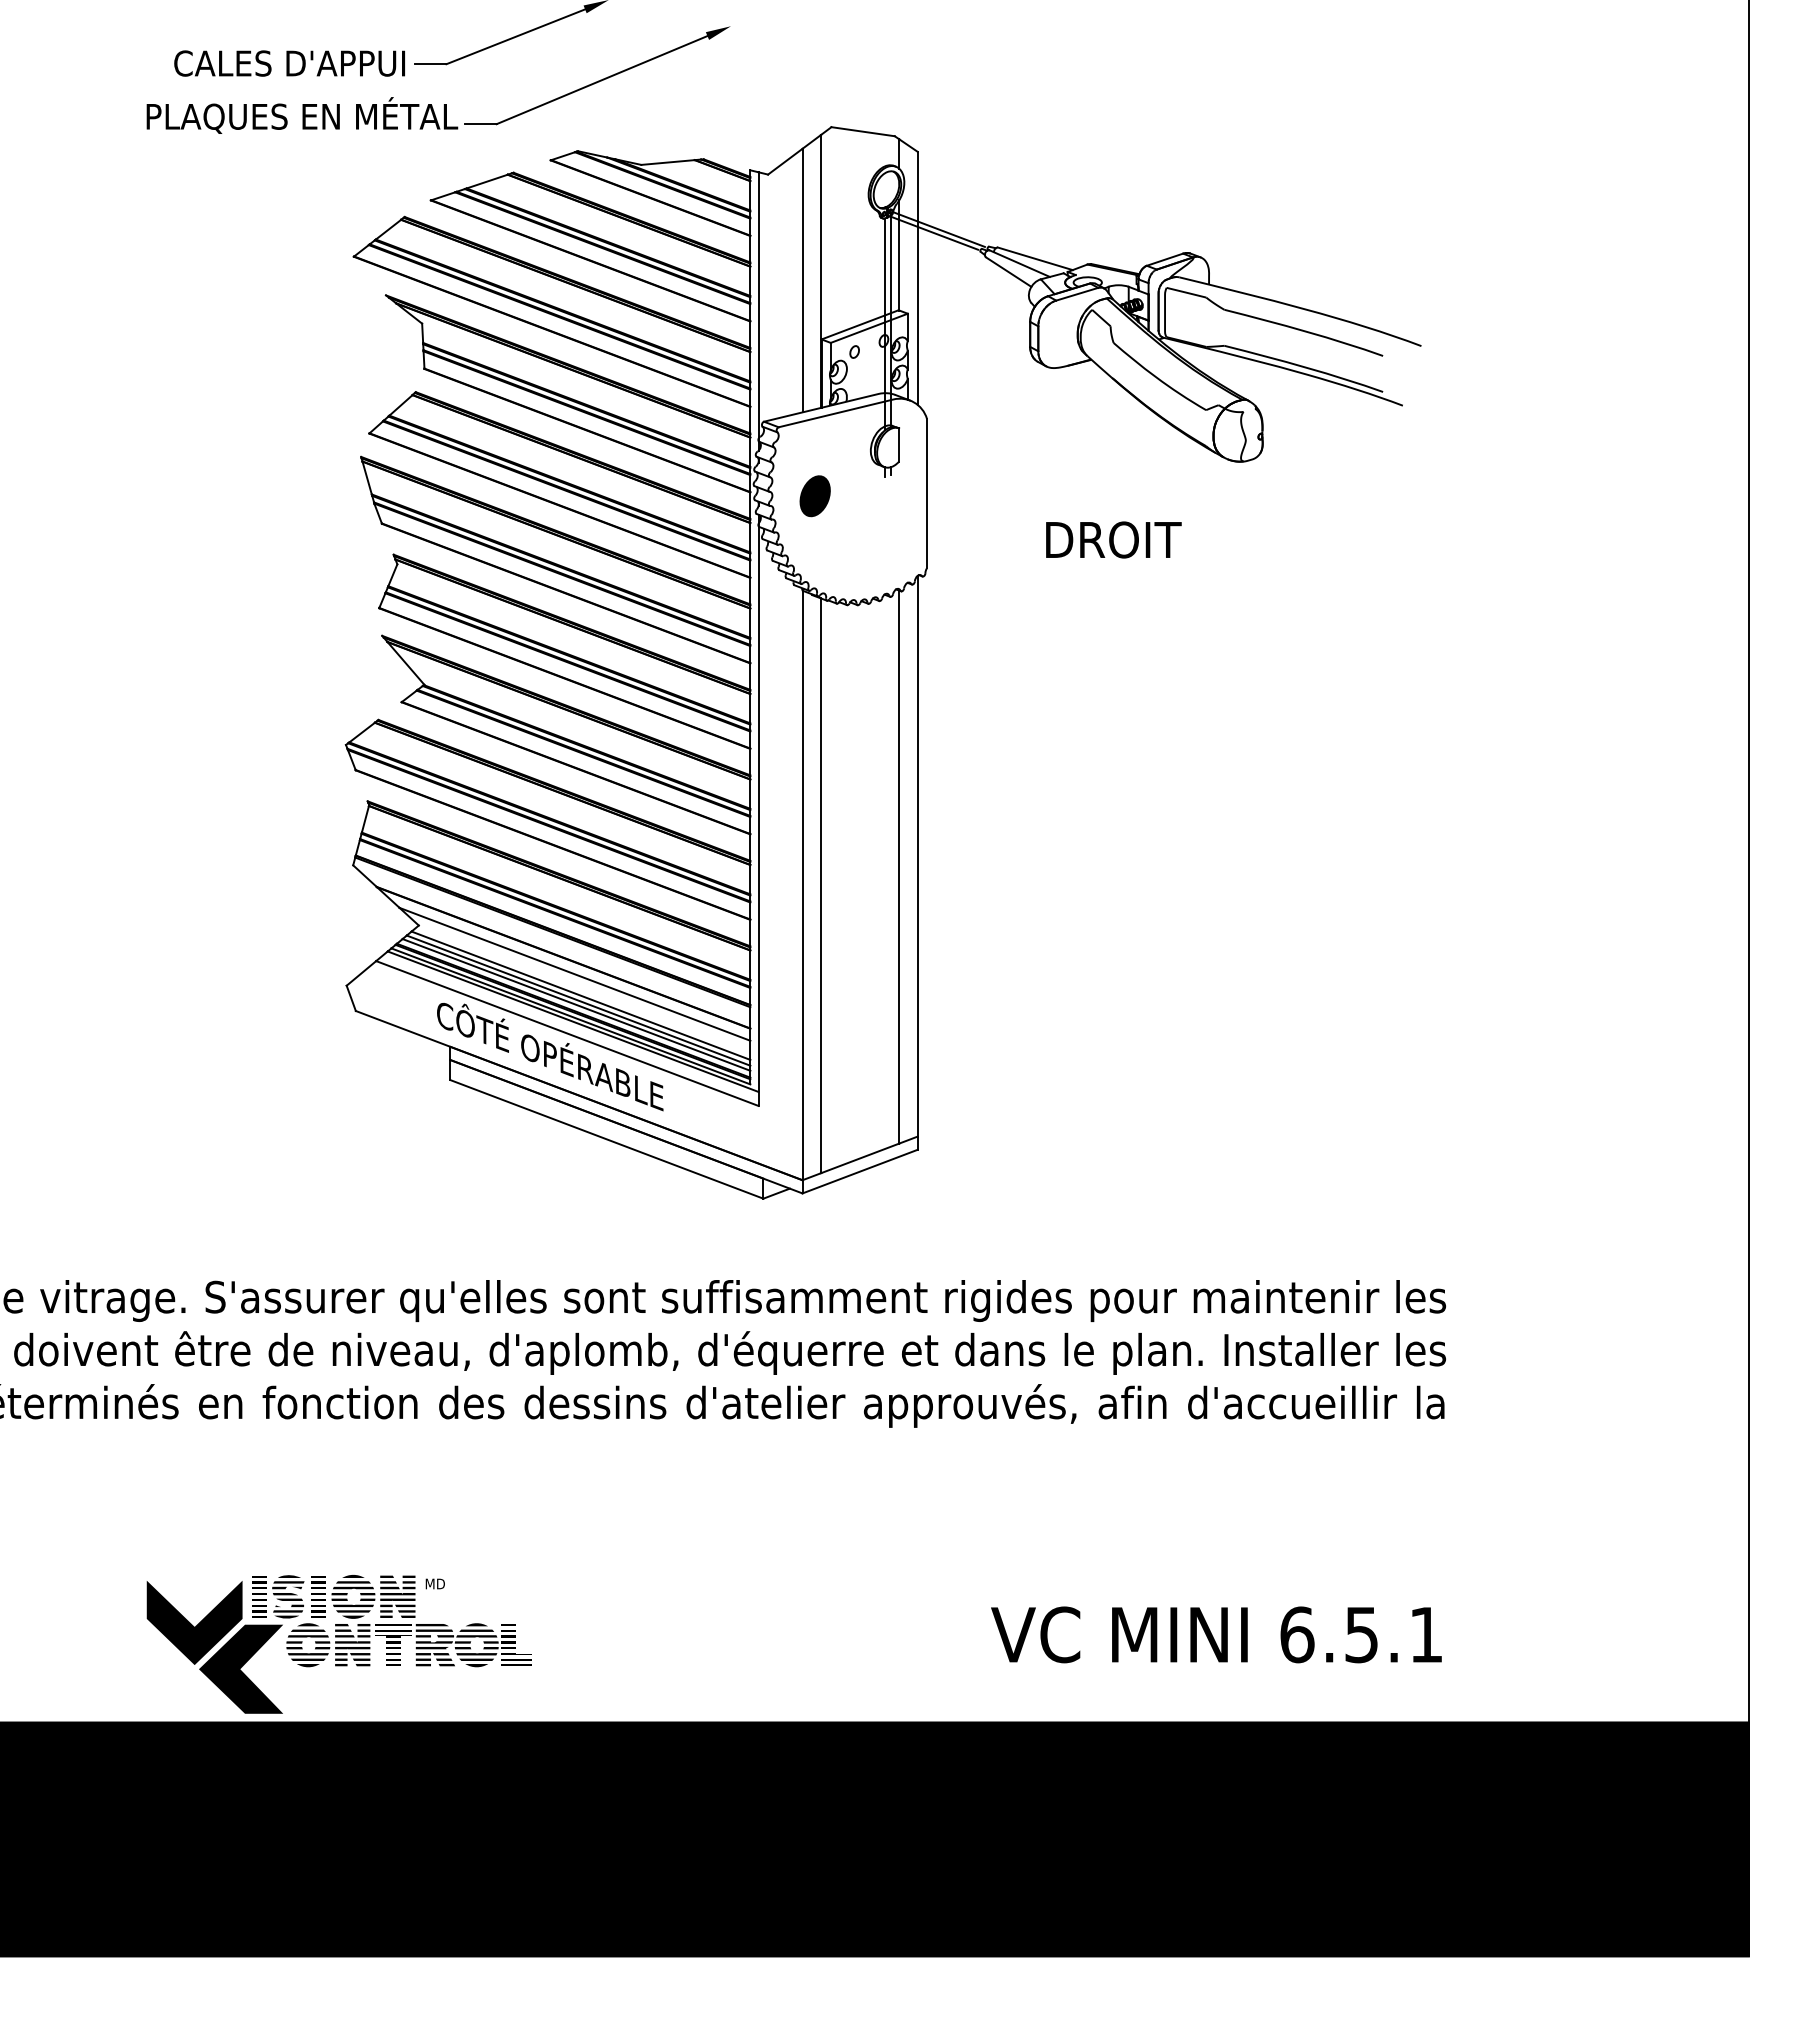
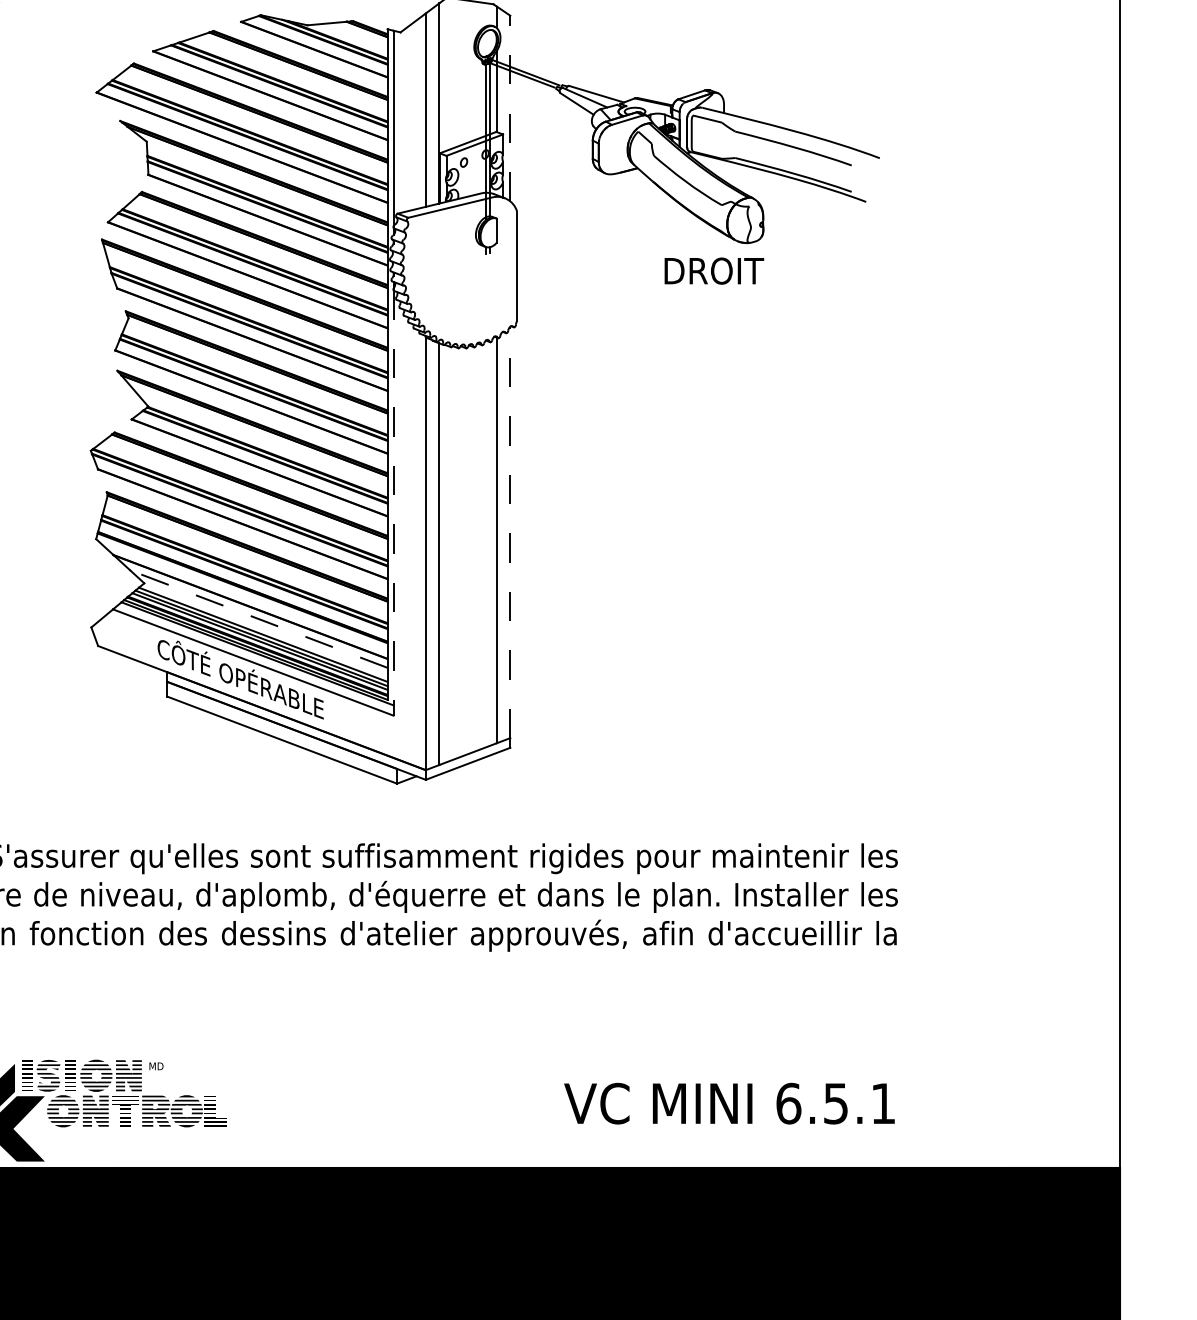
line: (917, 278) -> (510, 108), solid -> dashed
part: (814, 496) -> (434, 268), removed
text: (1113, 539) -> (714, 270), moved
line: (758, 816) -> (393, 503), solid -> dashed
line: (917, 855) -> (510, 531), solid -> dashed
line: (574, 974) -> (258, 619), solid -> dashed

